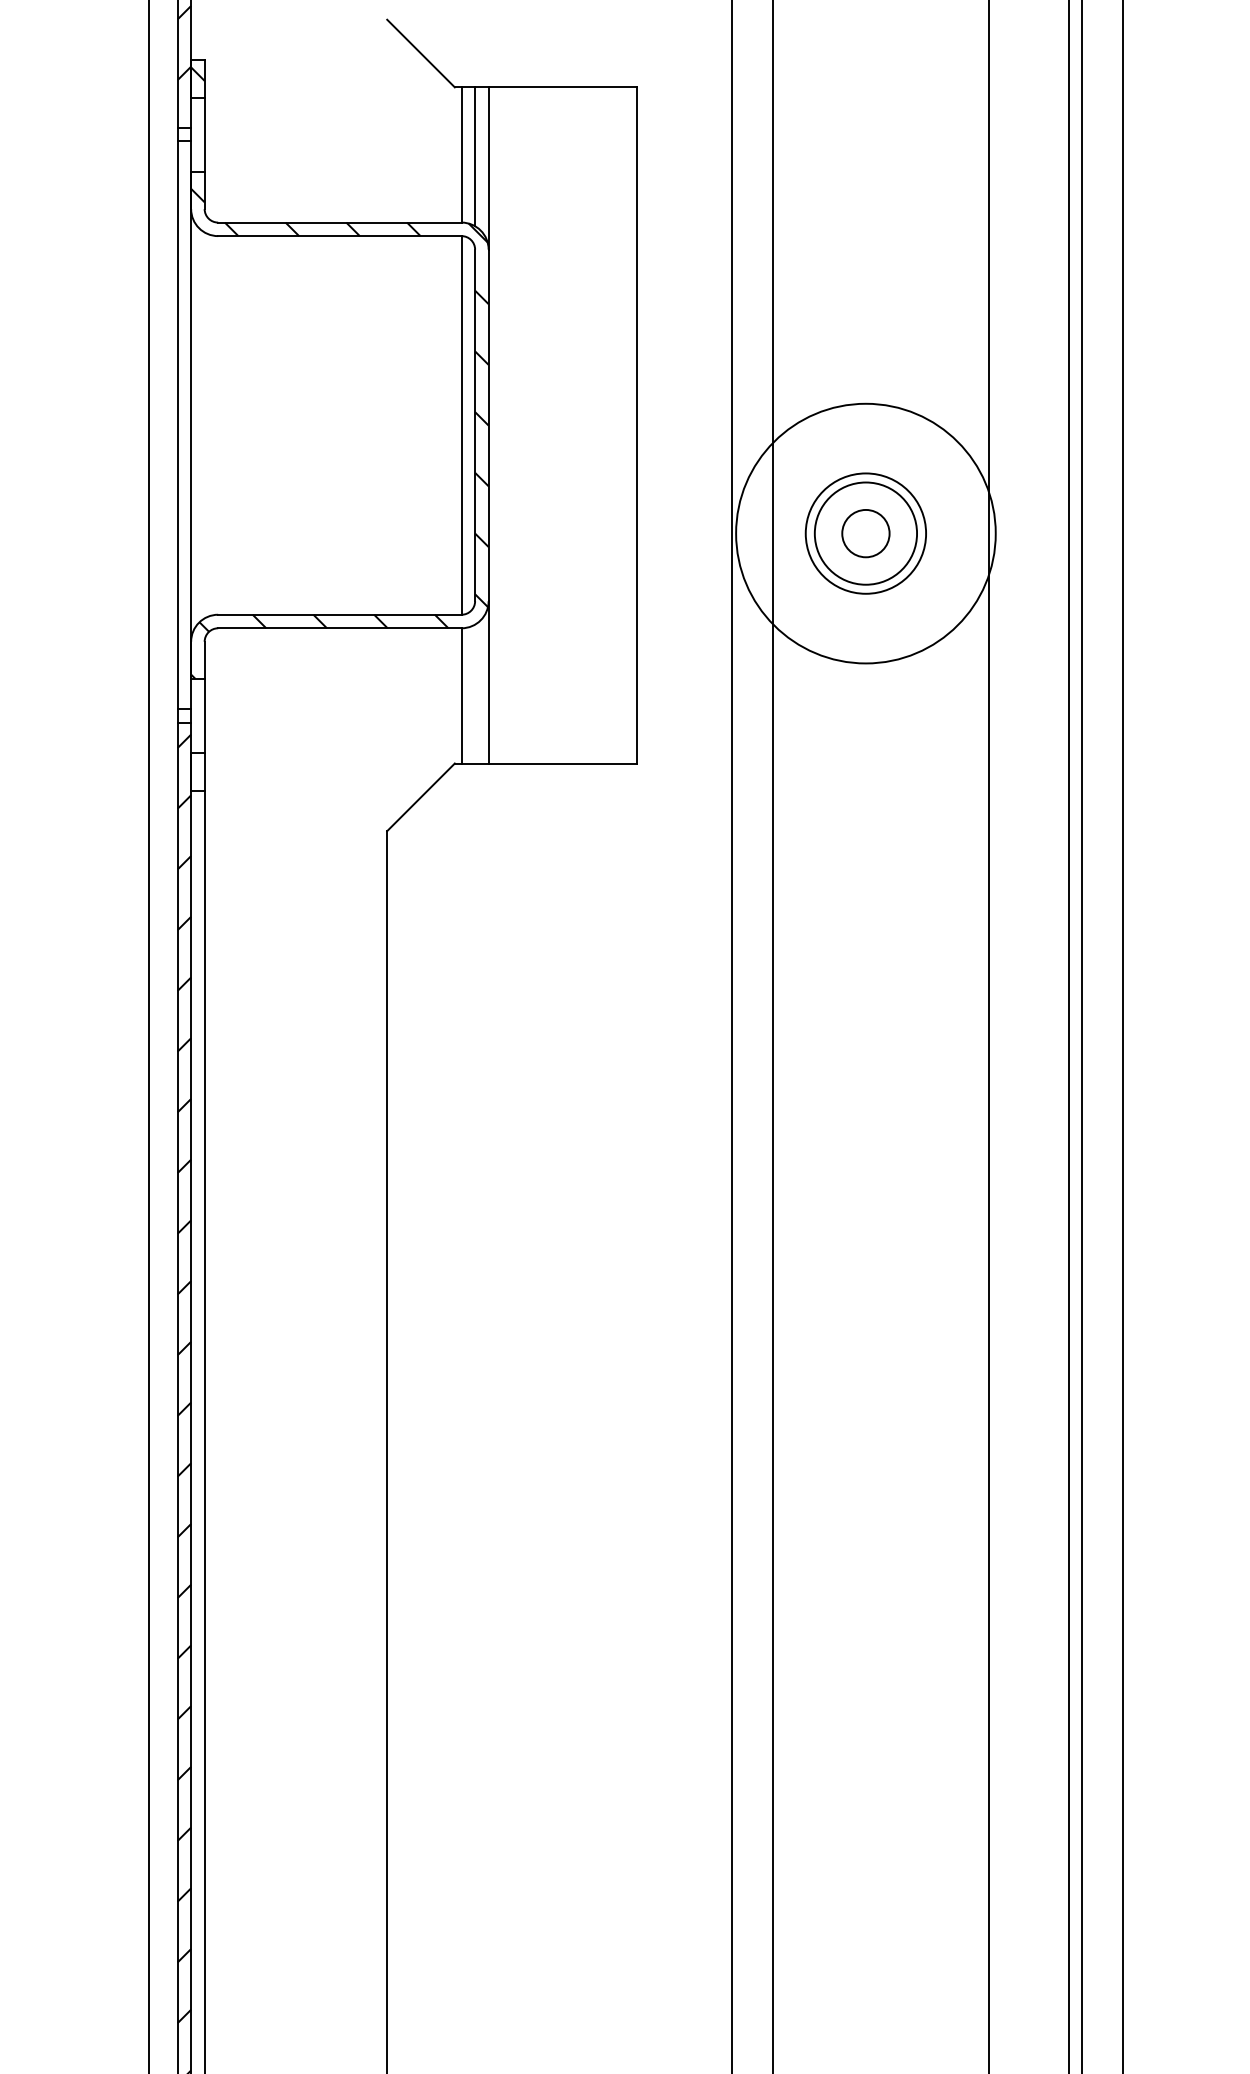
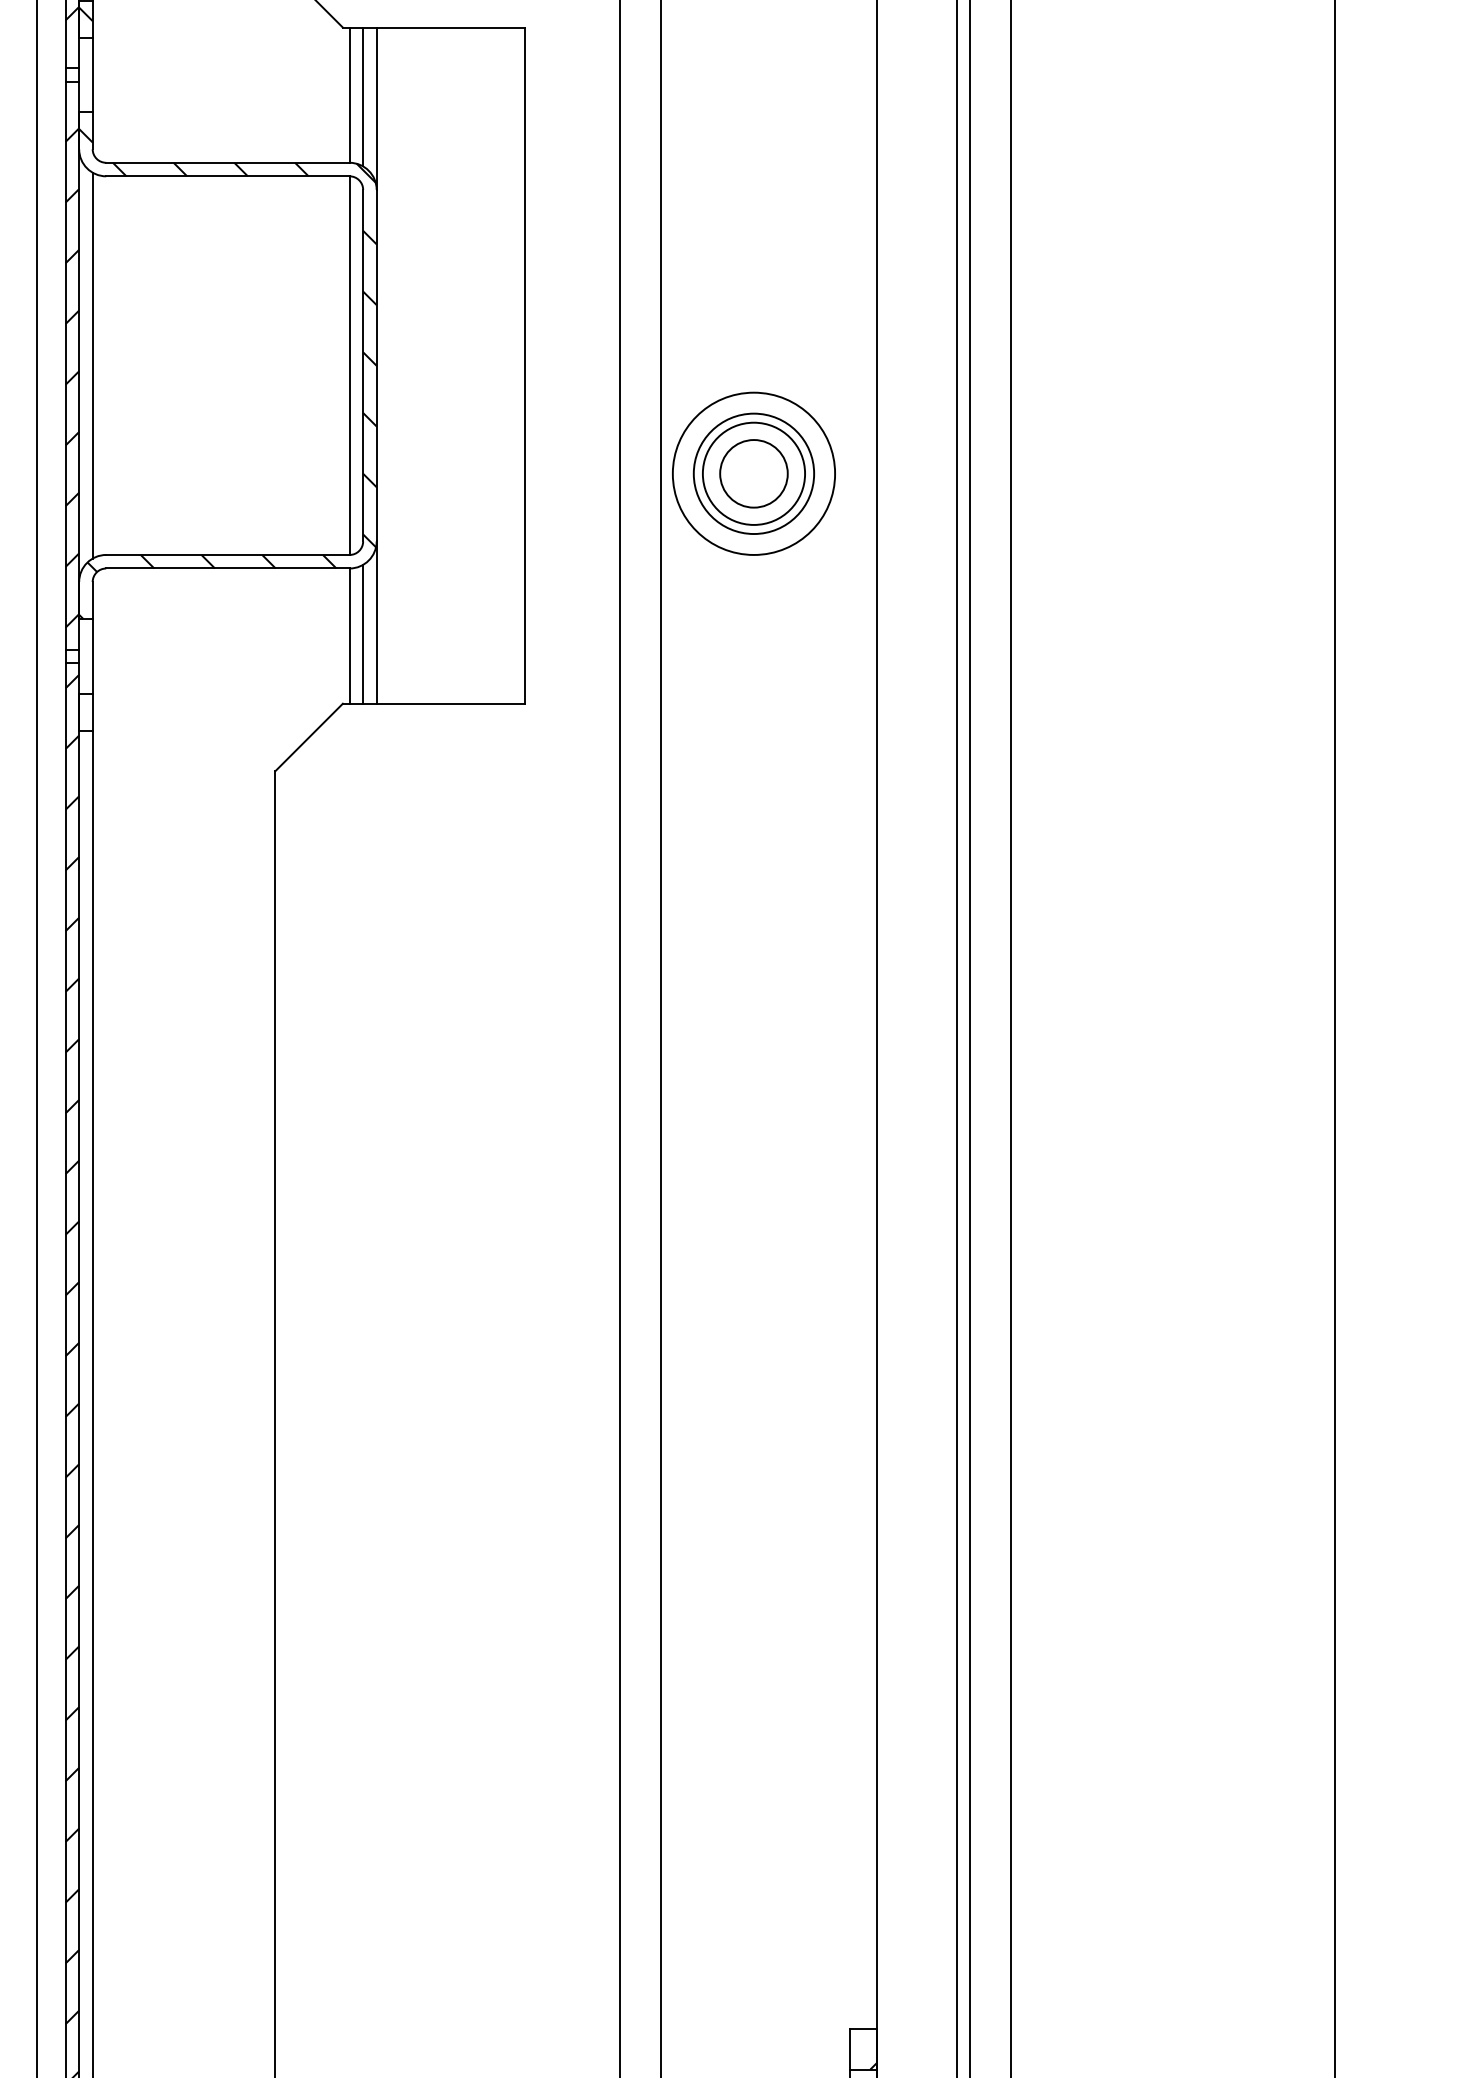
line: (204, 425) -> (92, 365), added
hatch: (184, 437) -> (72, 377), added
circle: (865, 533) -> (753, 473), size x0.62
circle: (865, 533) -> (753, 473), size x1.43
line: (475, 693) -> (363, 633), added

